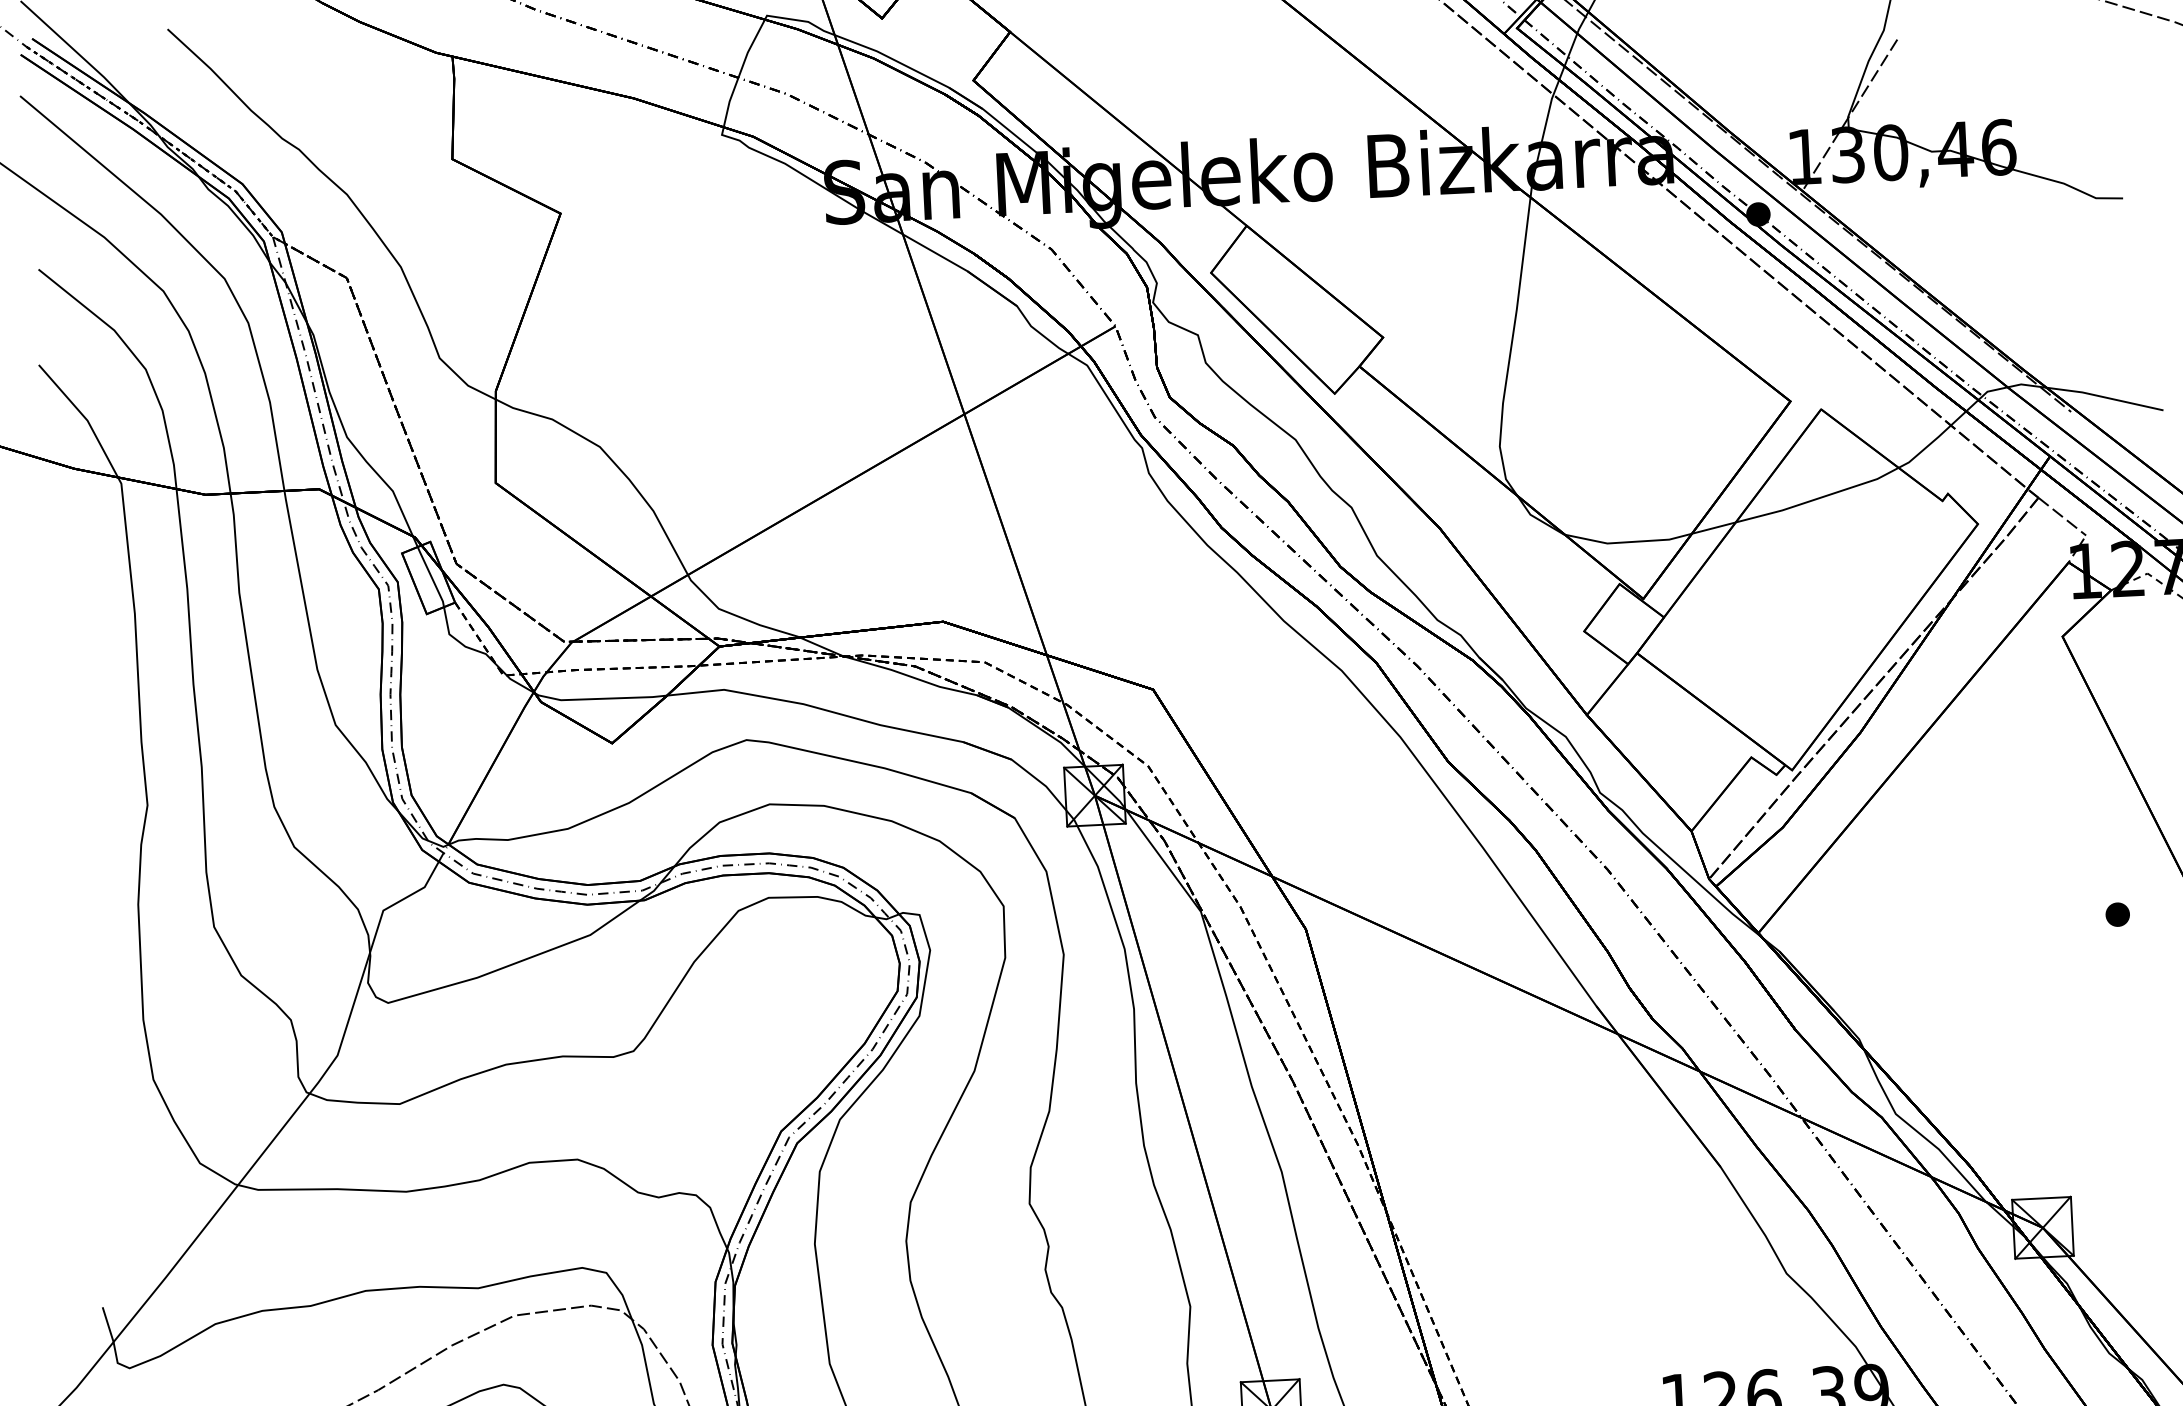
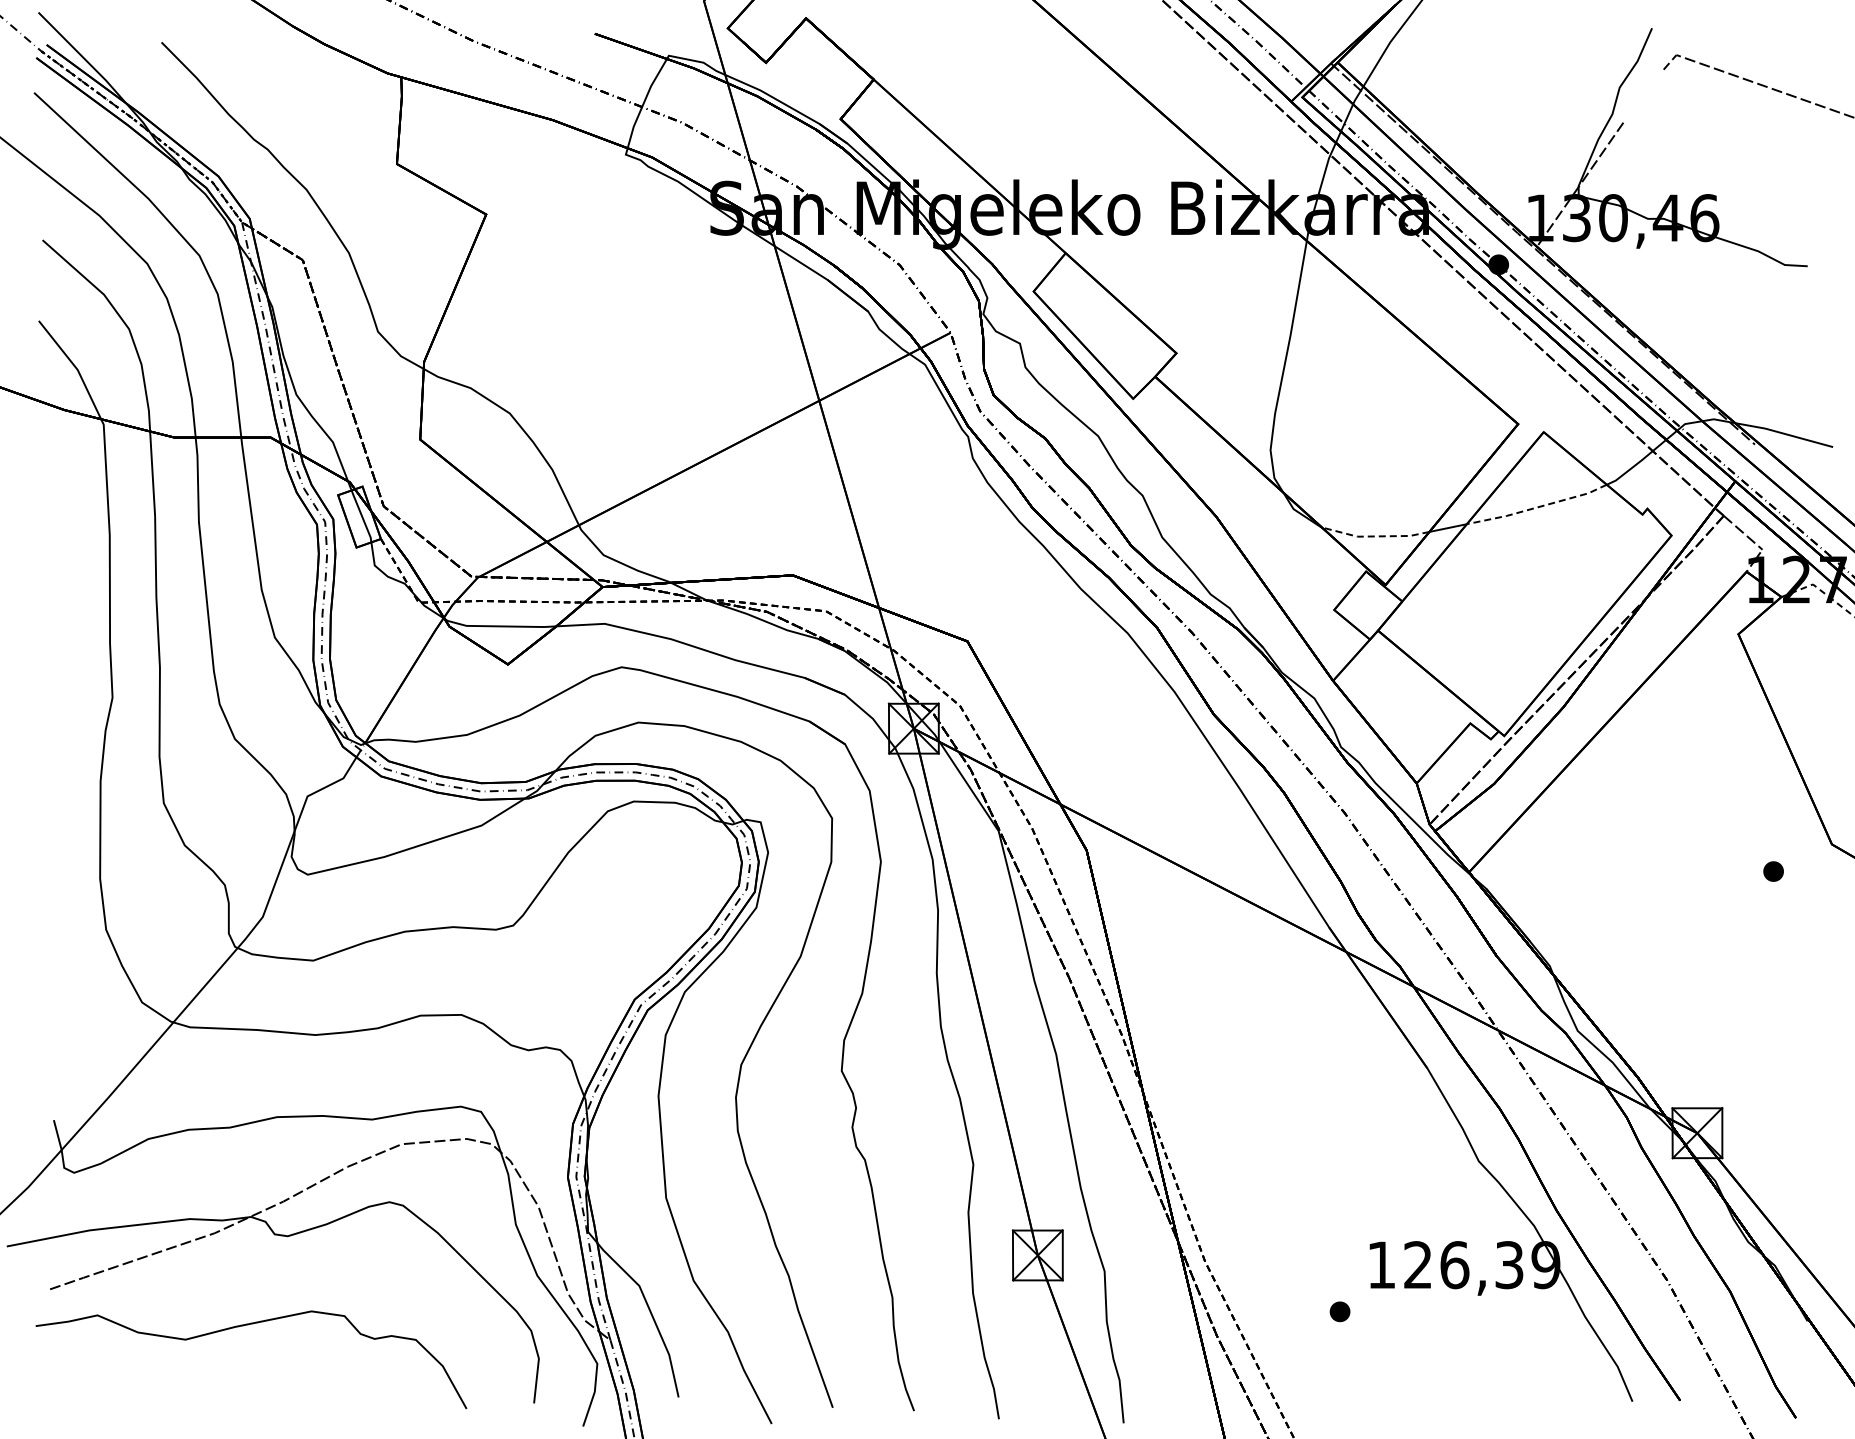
line: (1818, 498) -> (1537, 507), solid -> dashed
line: (1628, 542) -> (1375, 536), solid -> dashed

